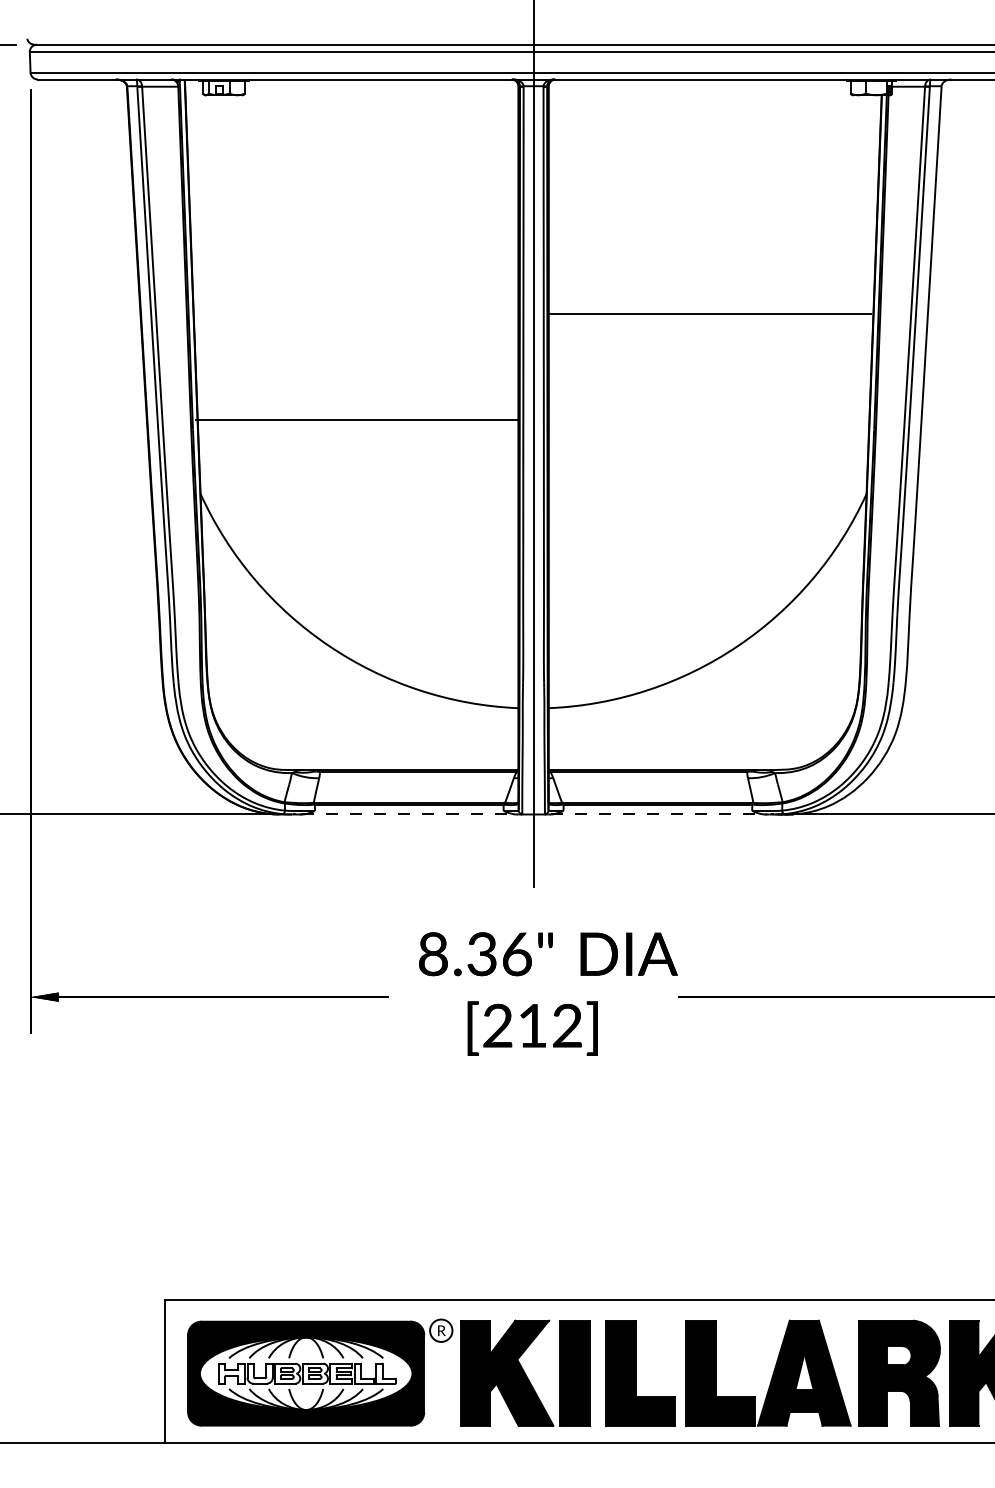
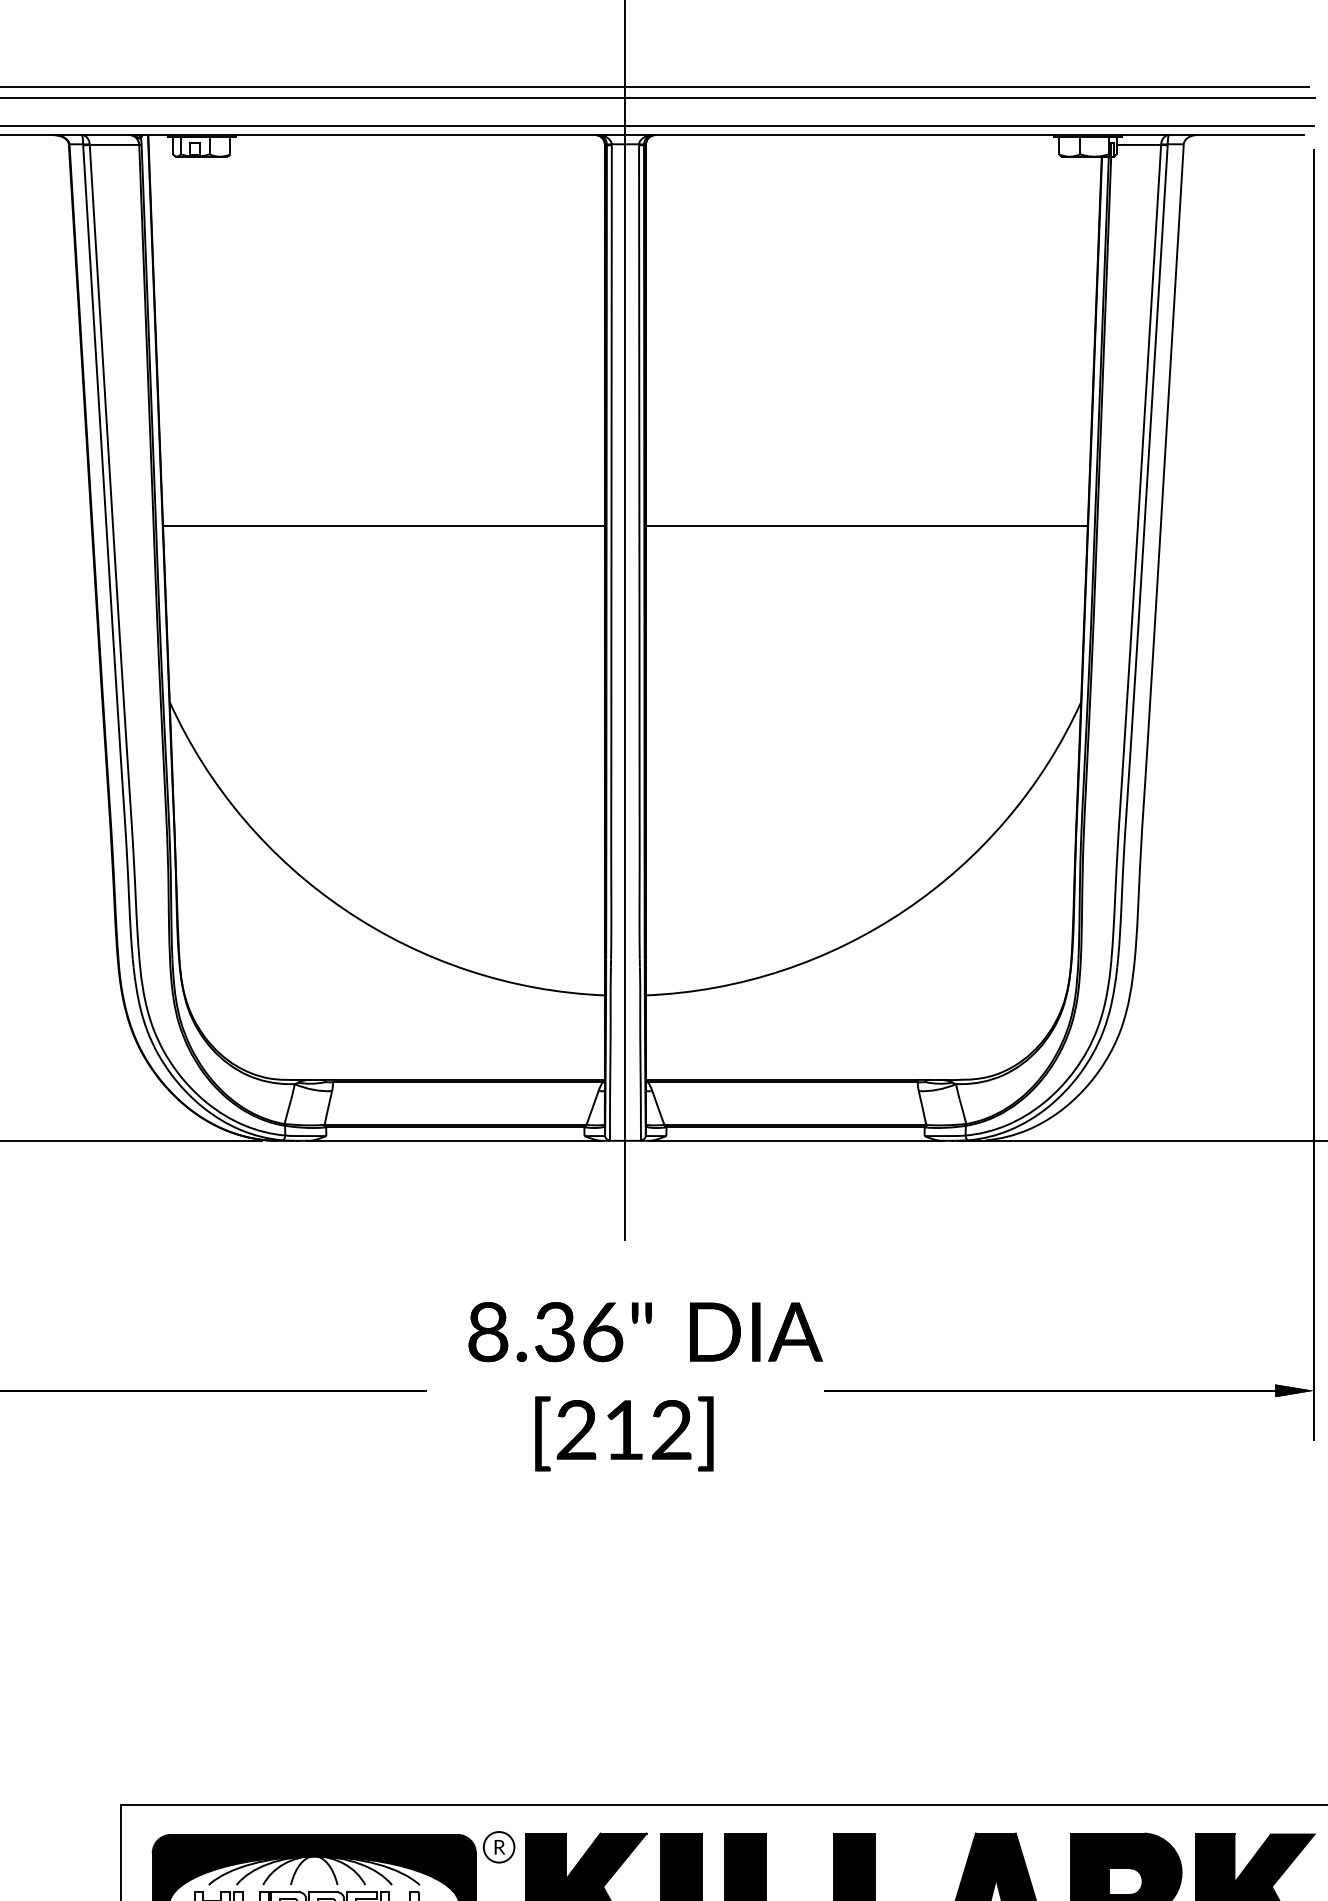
line: (709, 314) -> (866, 526), moved
line: (356, 420) -> (383, 526), moved
line: (409, 814) -> (455, 1140), dashed -> solid
line: (658, 814) -> (796, 1140), dashed -> solid

